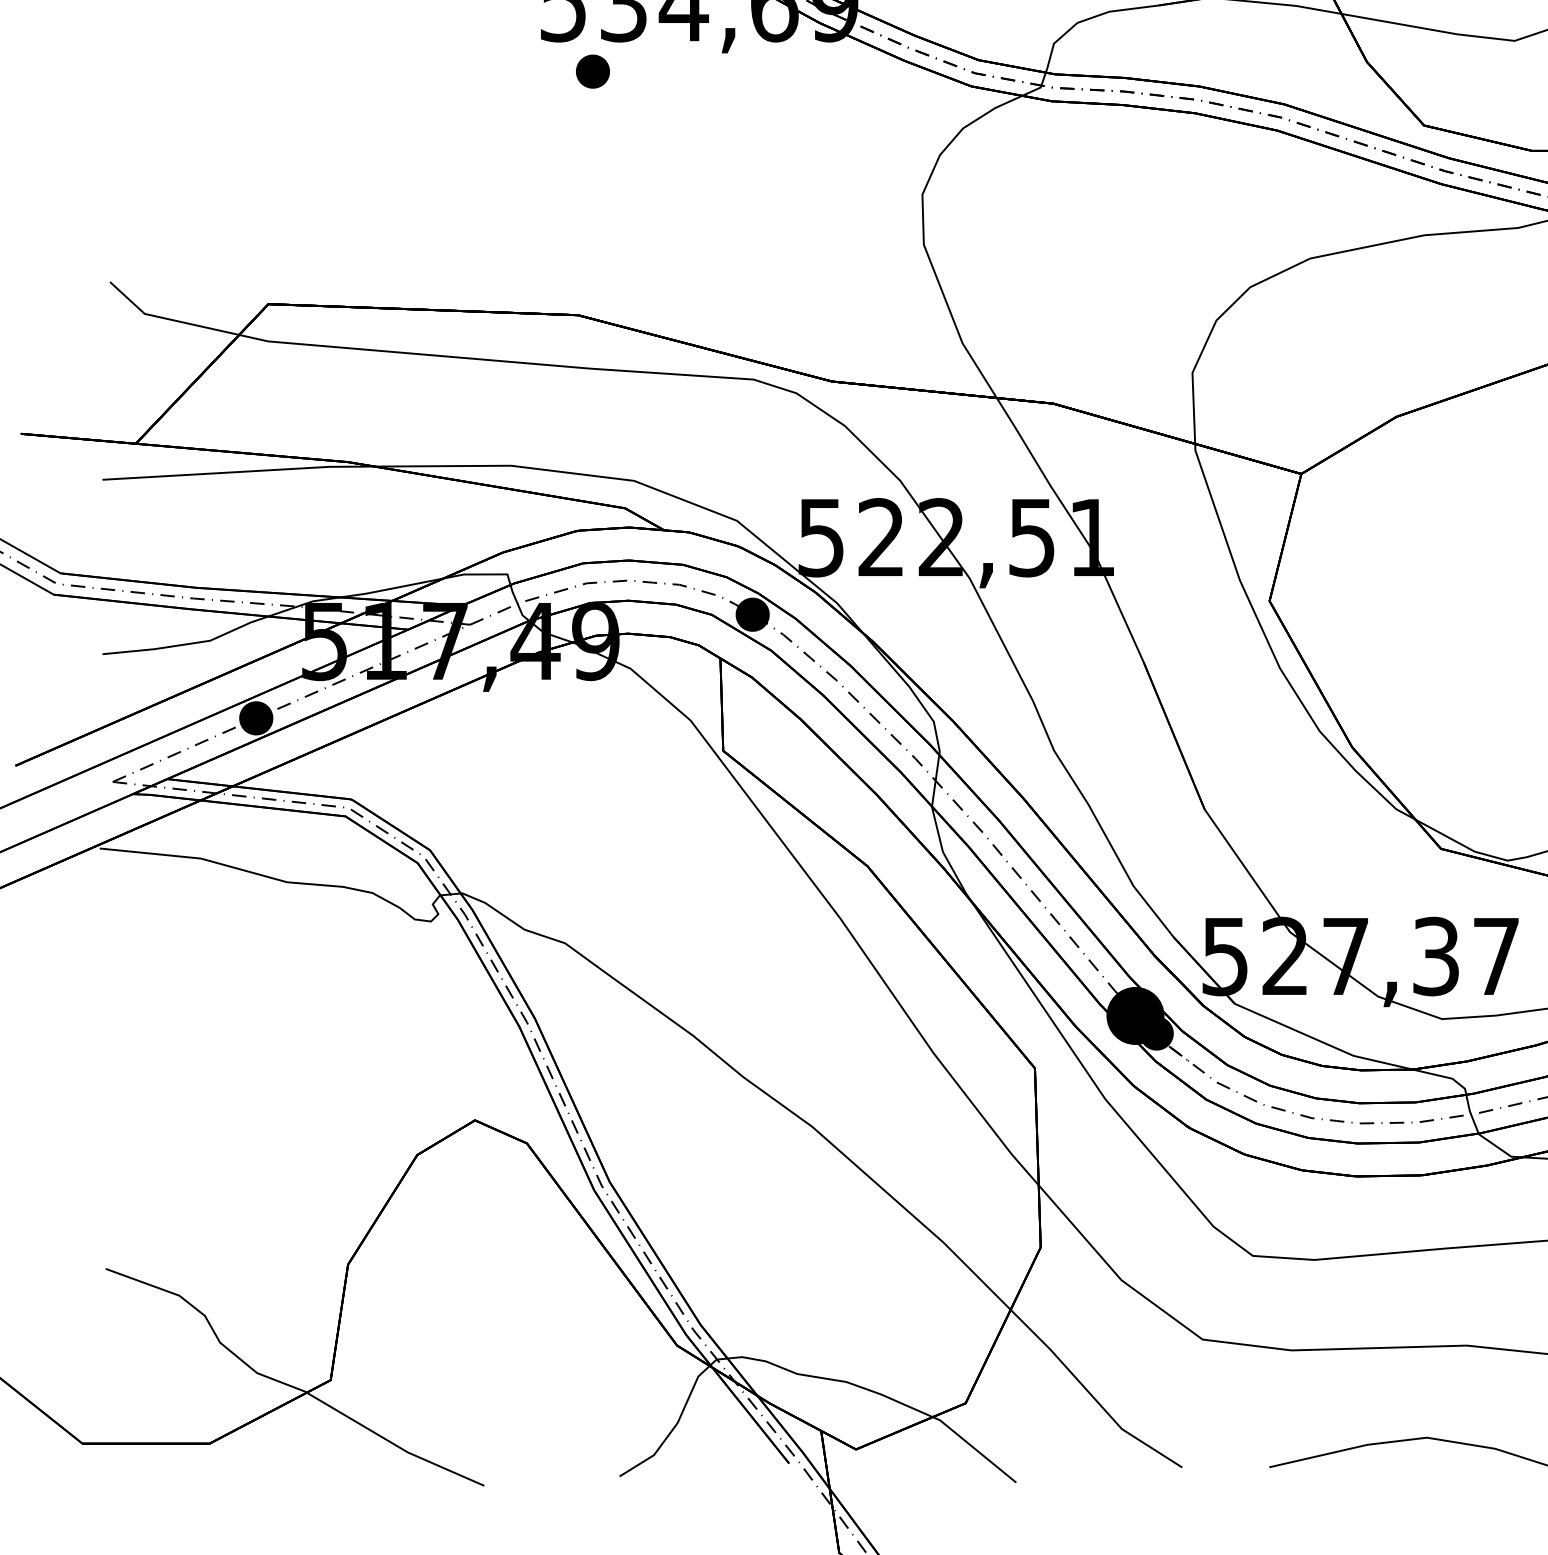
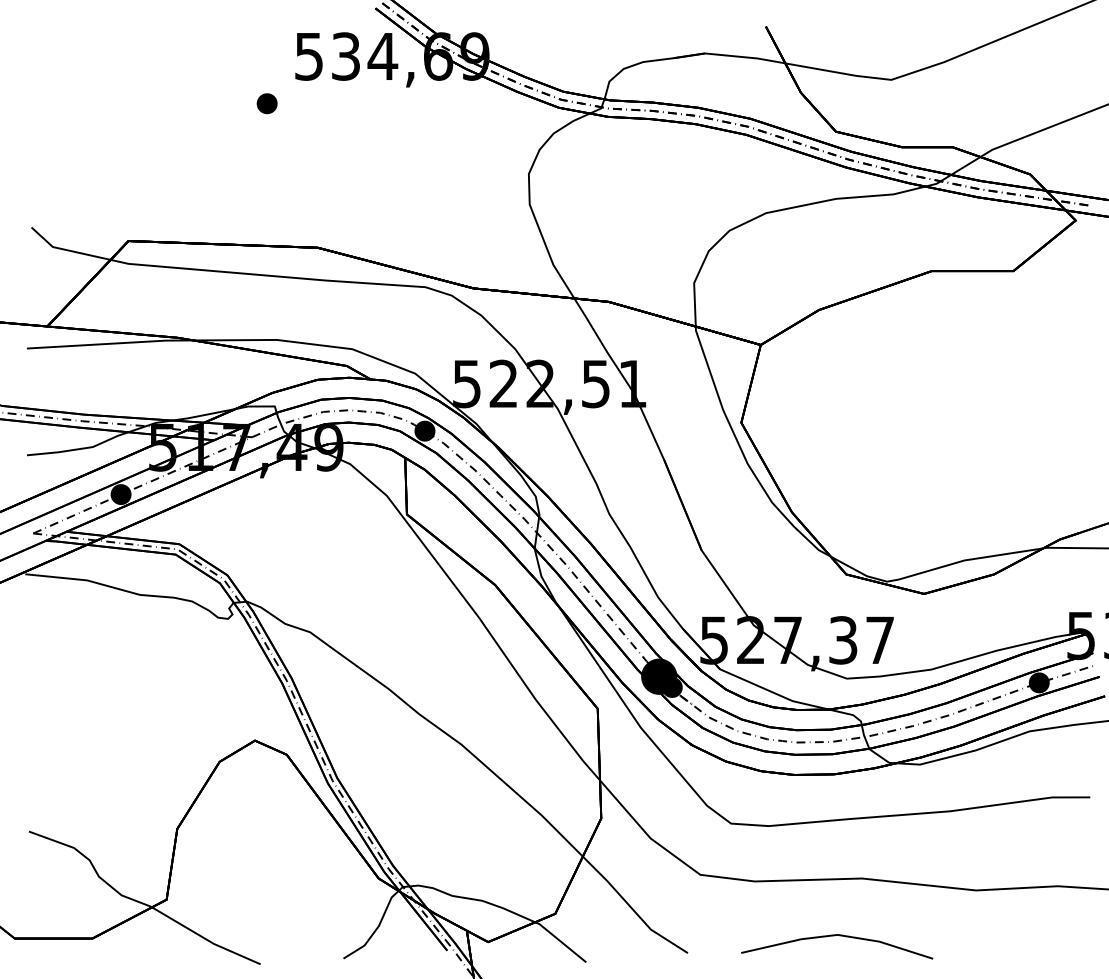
part: (591, 71) -> (266, 103), moved

